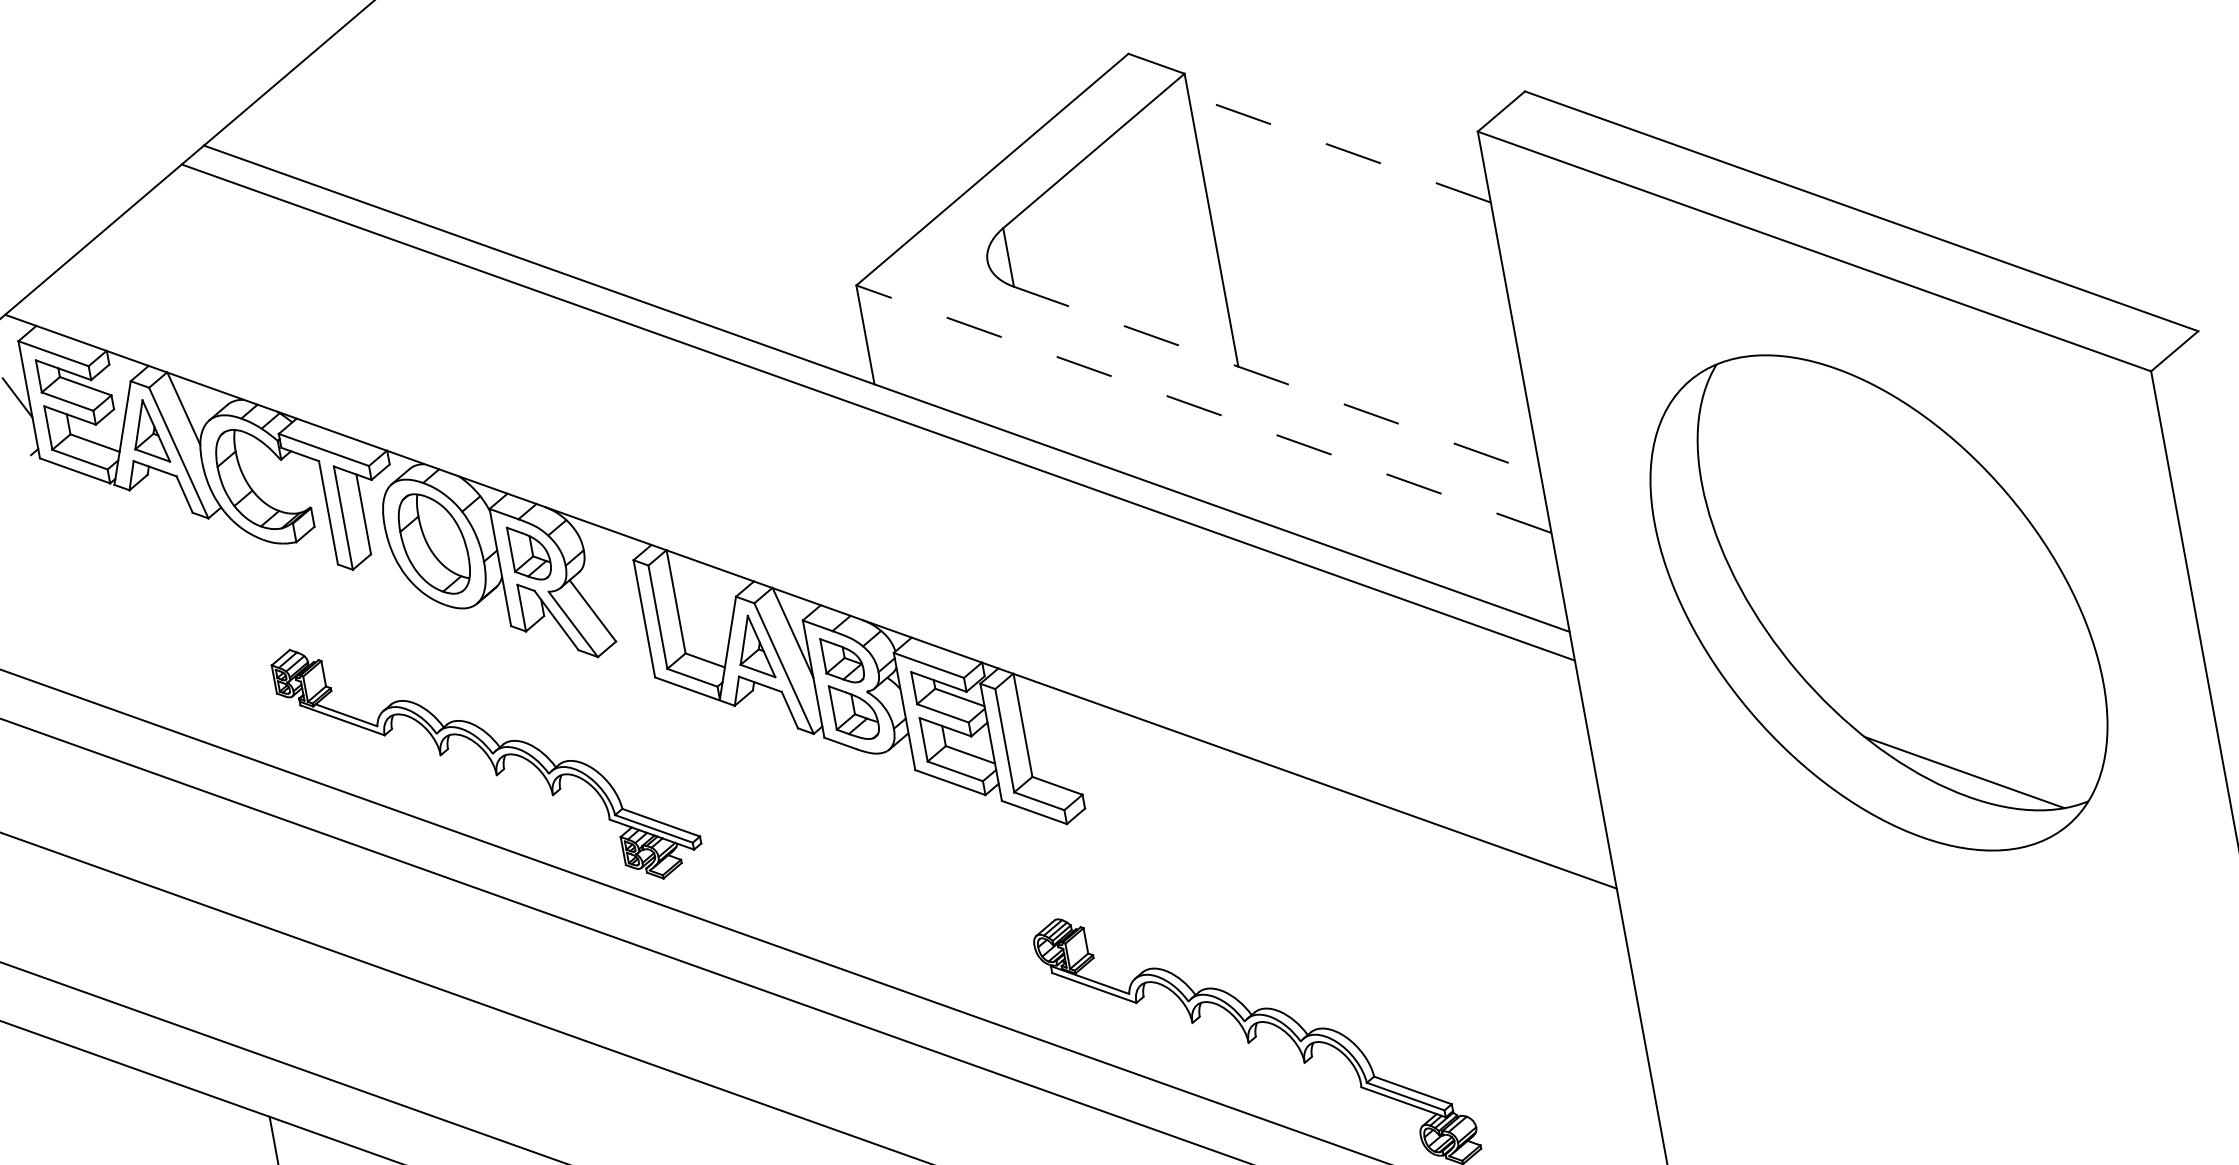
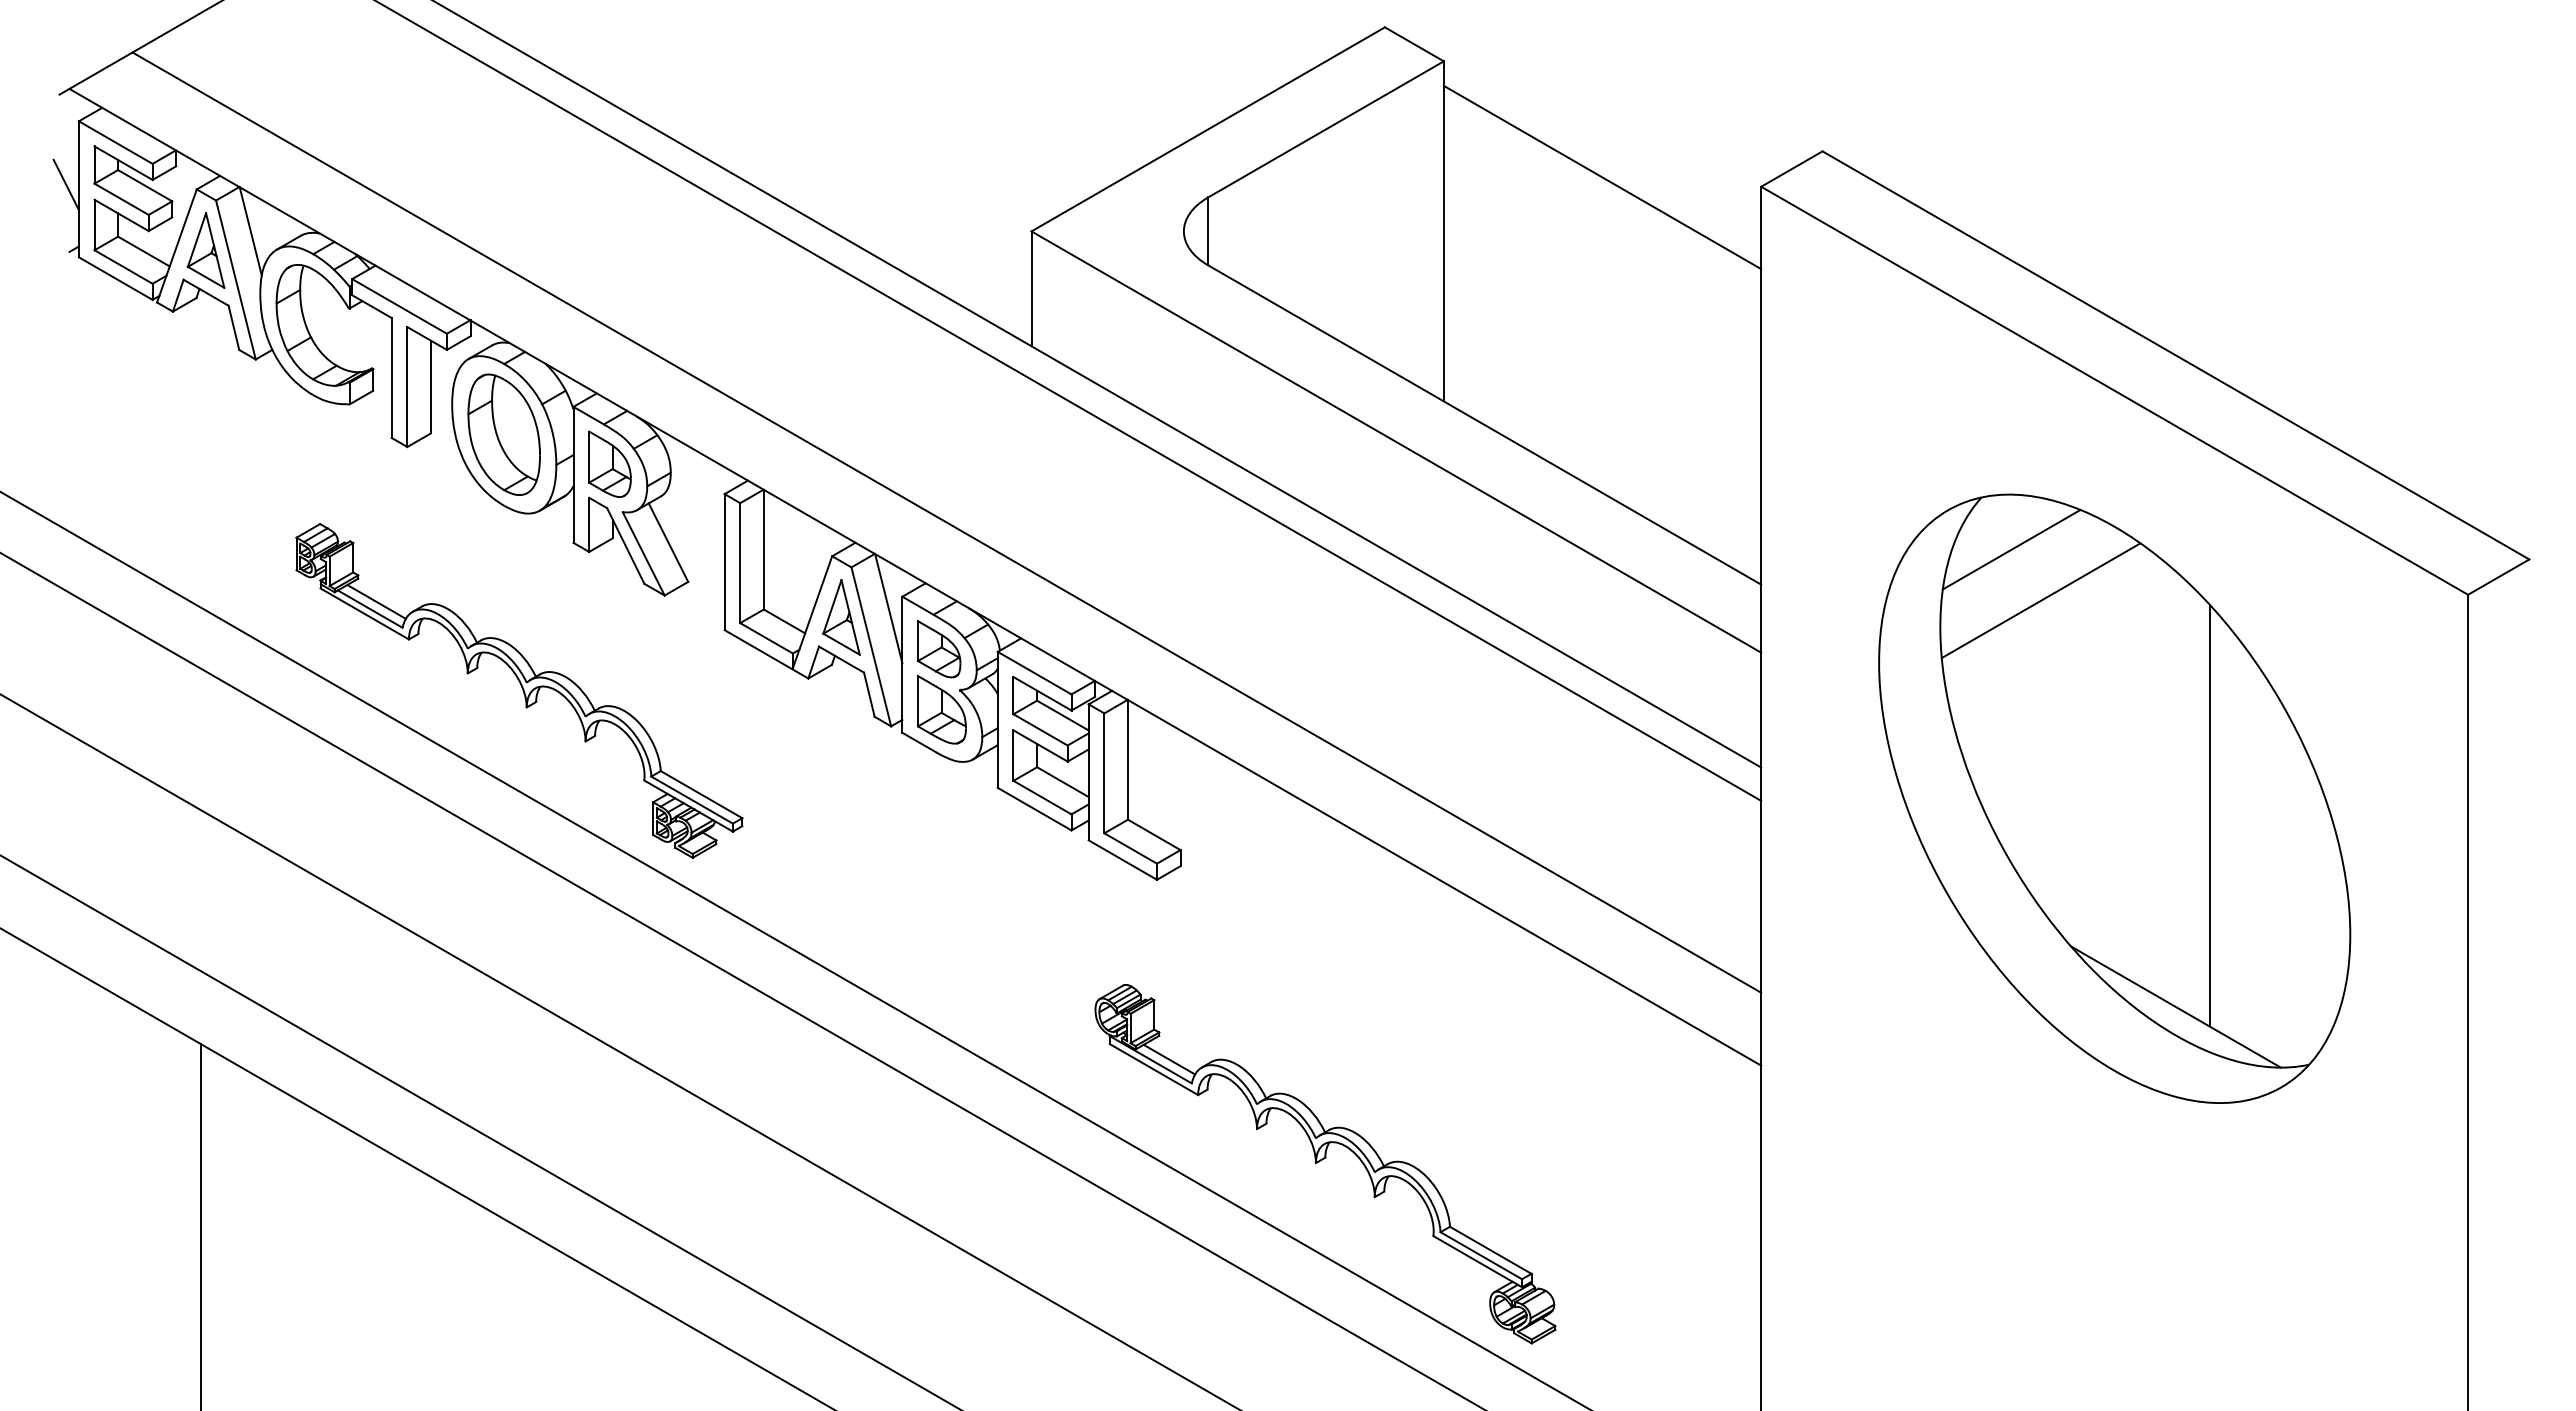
line: (1339, 148) -> (1602, 177), dashed -> solid
line: (1278, 380) -> (1485, 425), dashed -> solid
line: (1750, 404) -> (2011, 549), added
line: (1203, 408) -> (1395, 441), dashed -> solid
line: (1783, 443) -> (2040, 600), added
line: (829, 549) -> (946, 522), added
line: (1963, 602) -> (2209, 815), added
line: (350, 707) -> (376, 601), added
line: (1106, 976) -> (1169, 1059), added

